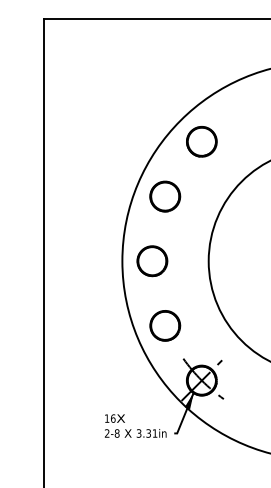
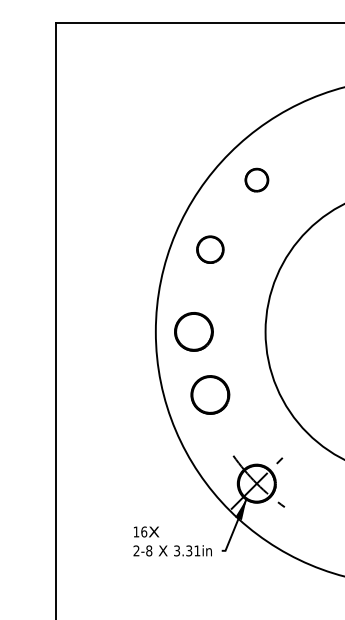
part: (201, 141) -> (256, 179), size x0.6
part: (165, 196) -> (210, 249), size x0.7
part: (165, 325) -> (210, 394), moved

